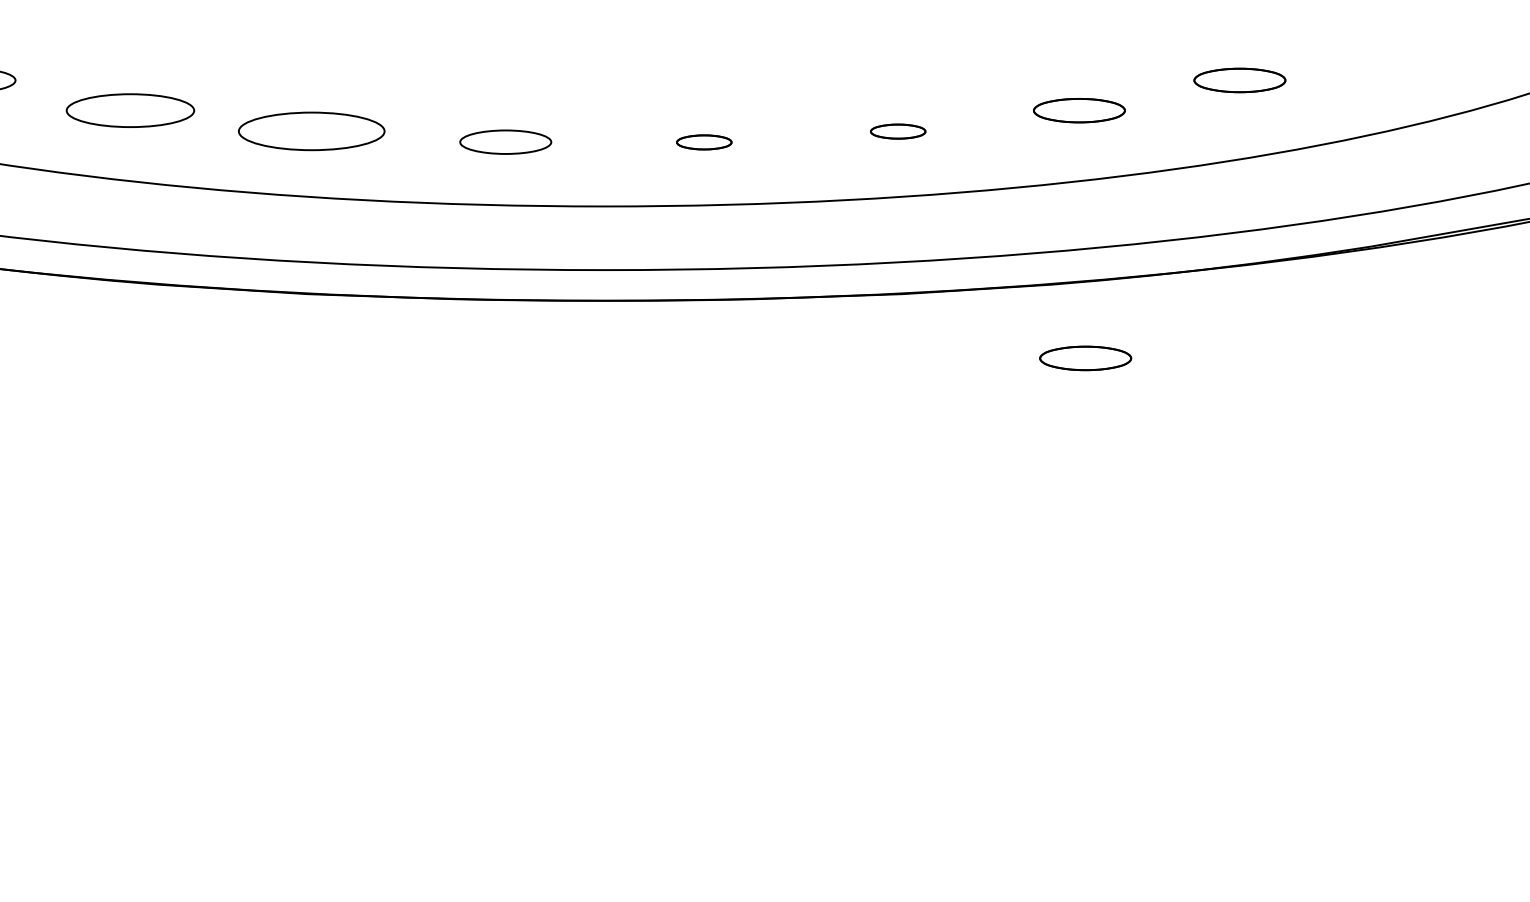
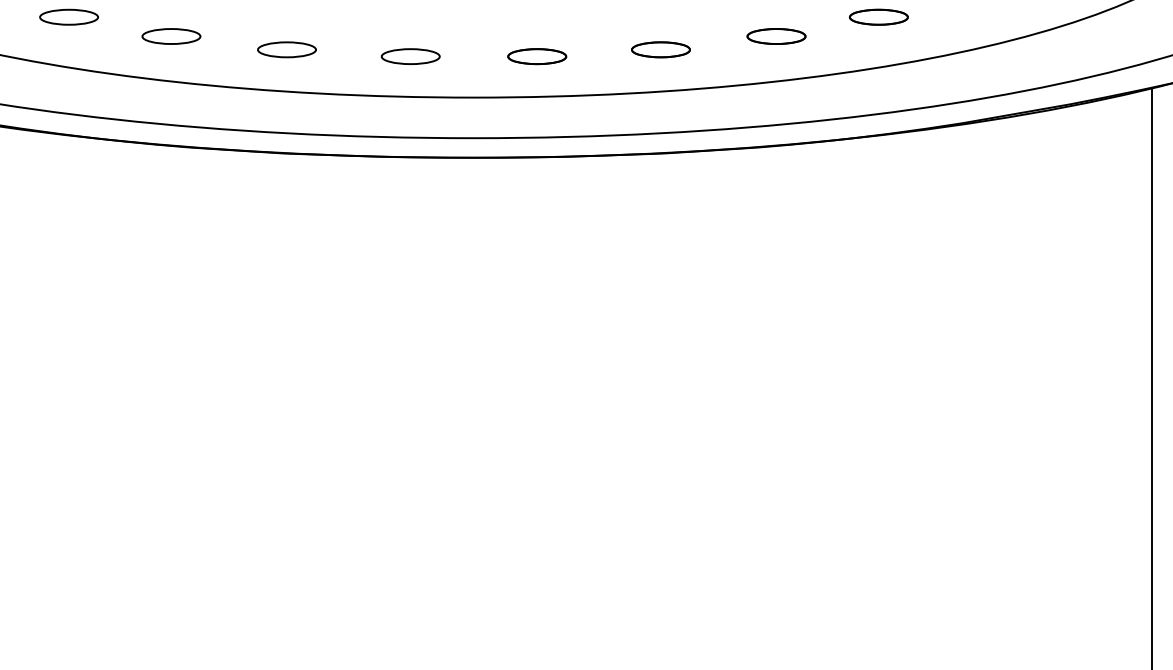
part: (130, 110) -> (171, 36), size x0.71
part: (310, 131) -> (286, 49), size x0.62
part: (897, 131) -> (660, 49), size x1.67
part: (704, 141) -> (537, 56), size x1.67
part: (1085, 358) -> (780, 194), removed

